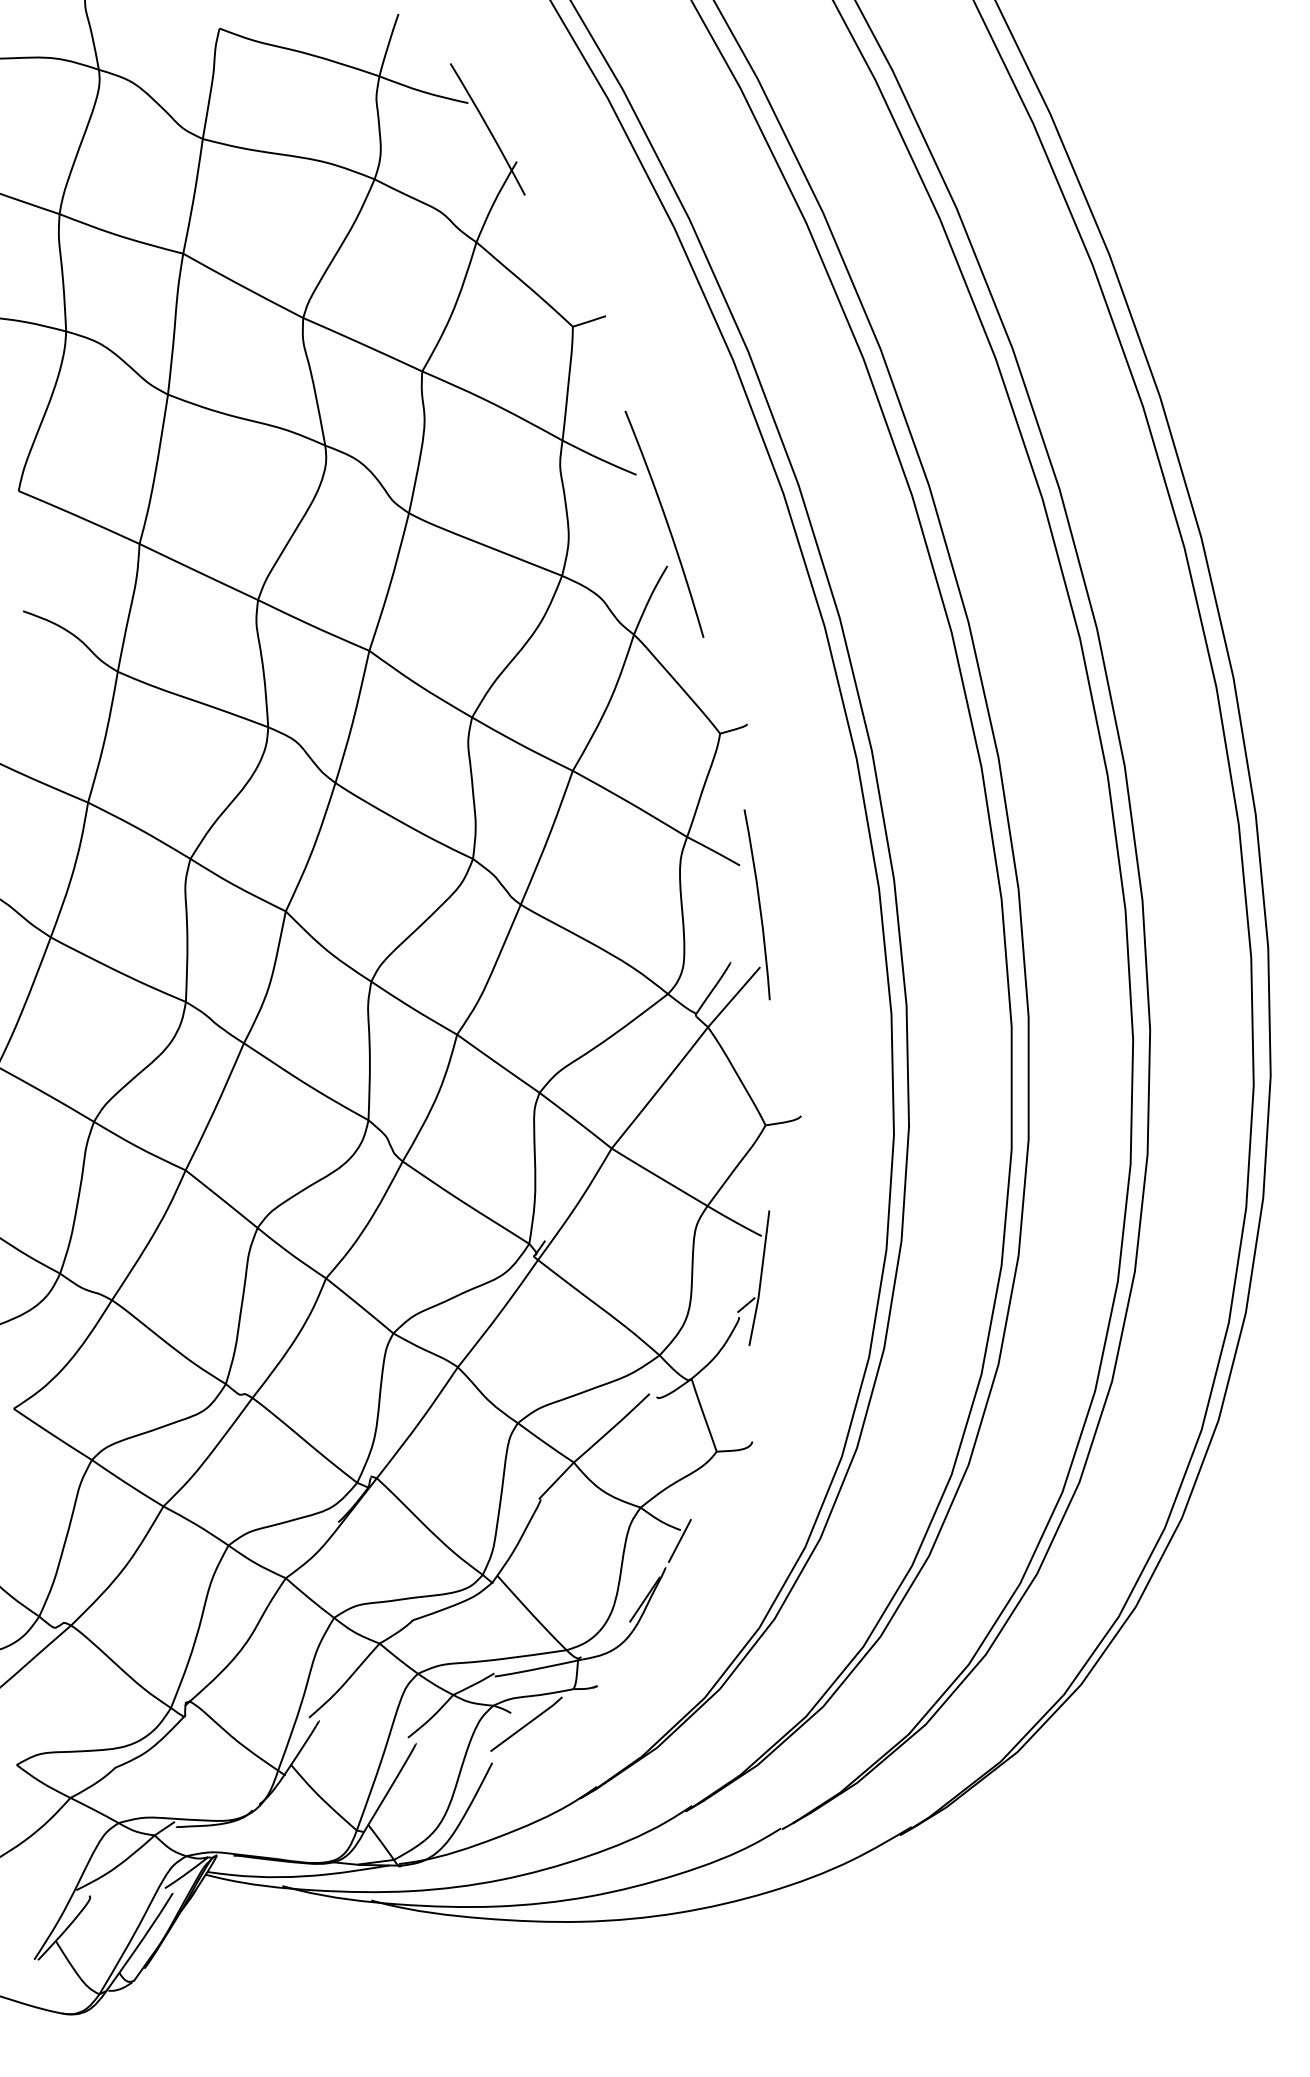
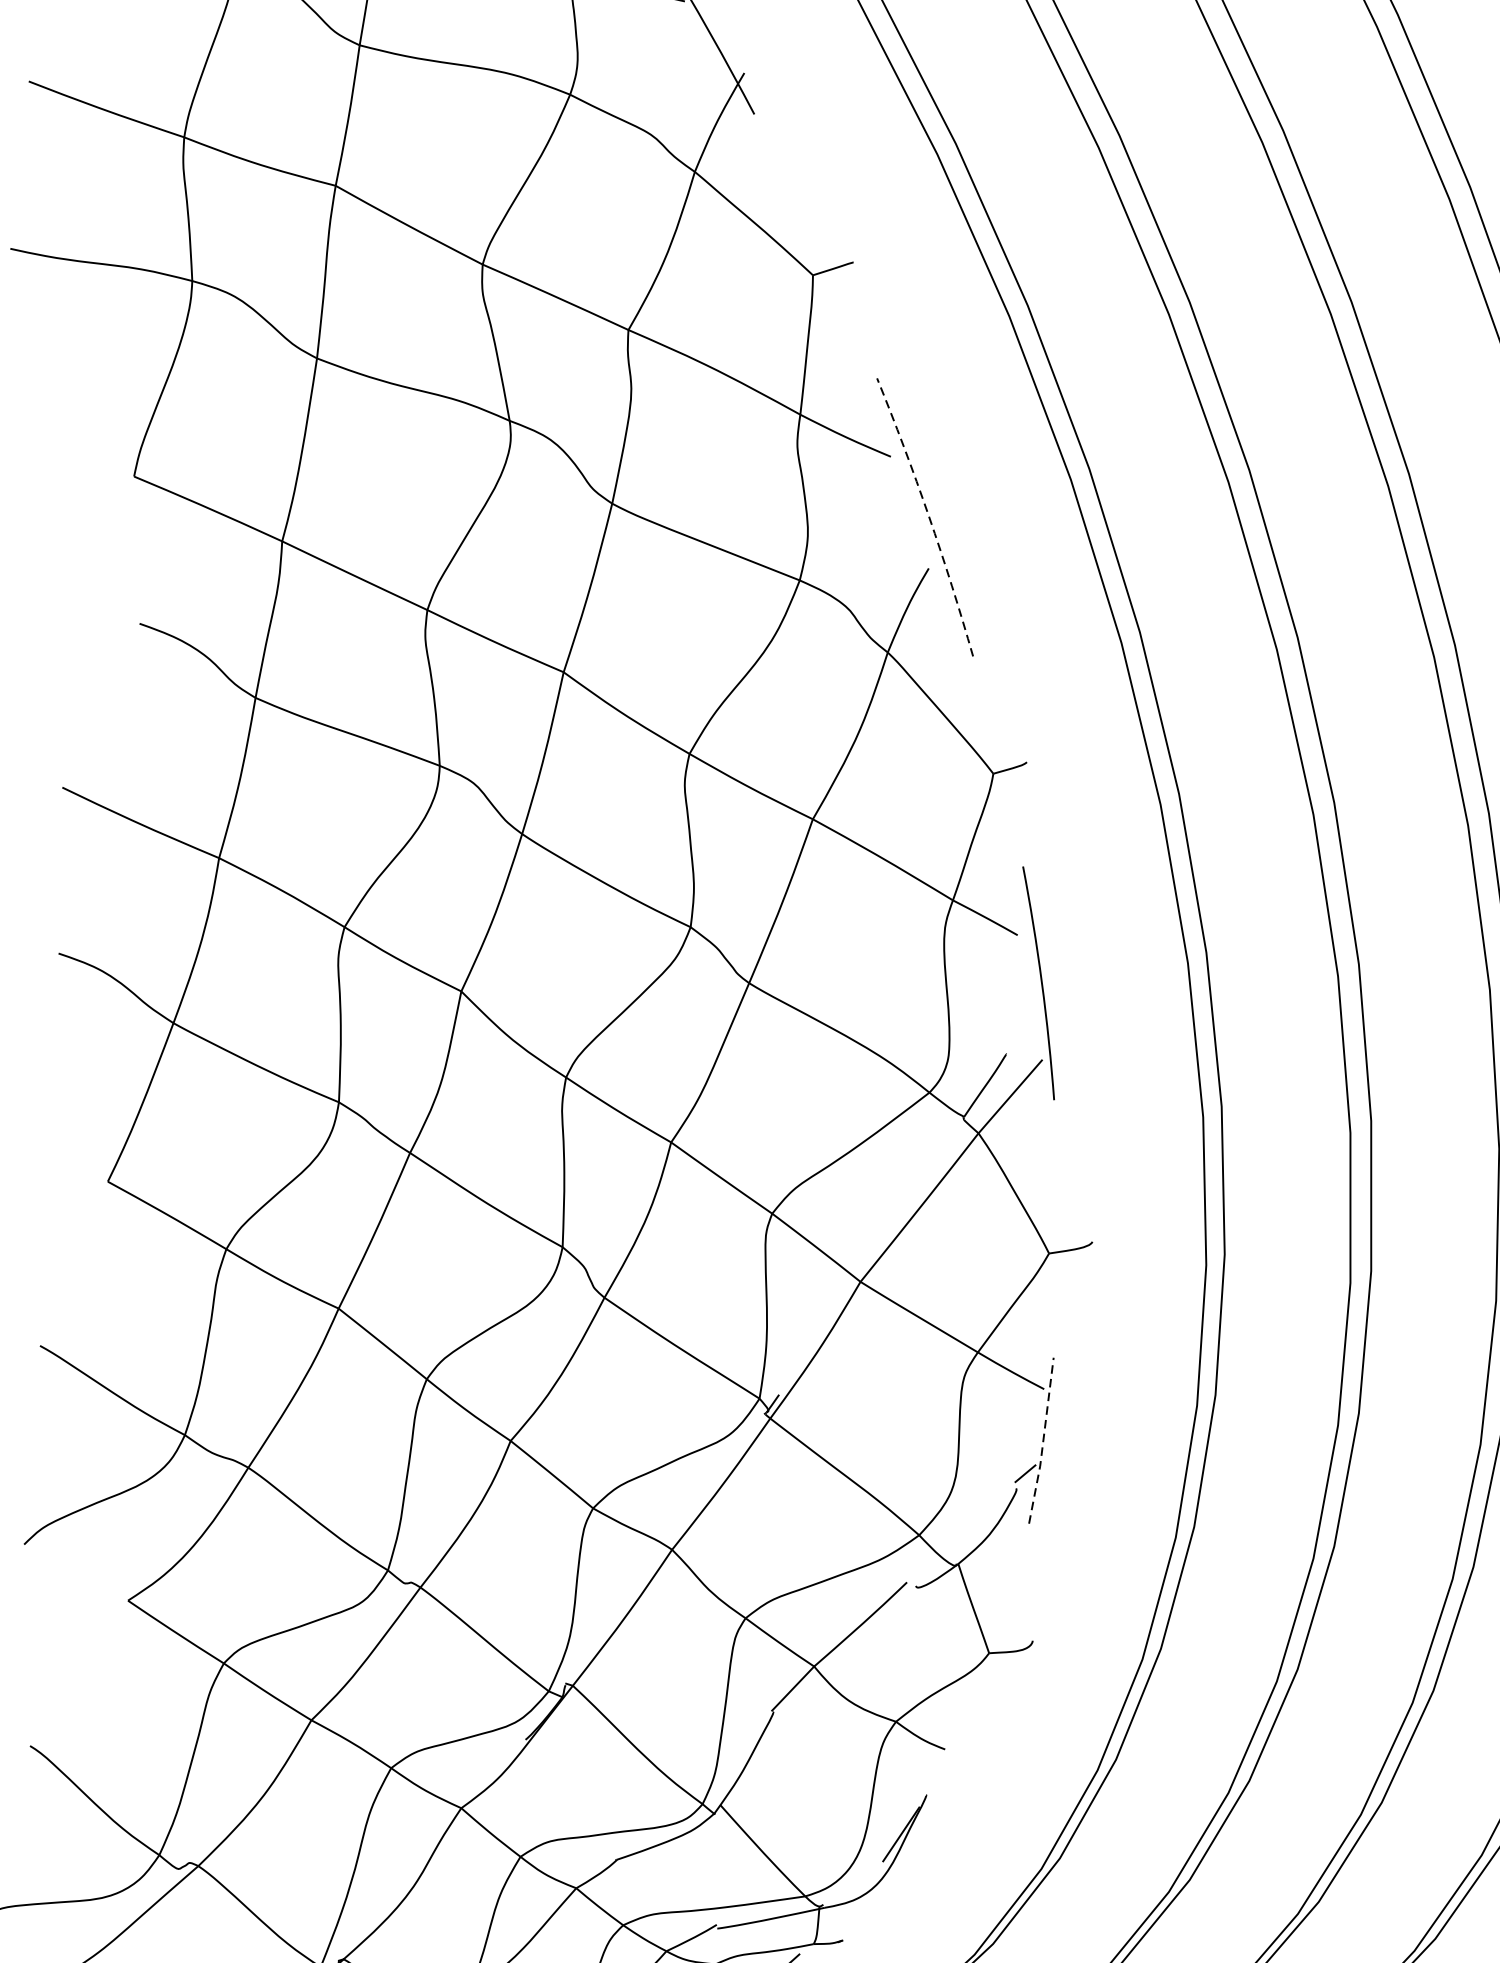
arc: (667, 523) -> (928, 516), solid -> dashed
line: (760, 1278) -> (1042, 1441), solid -> dashed
line: (679, 1540) -> (943, 1762), removed

